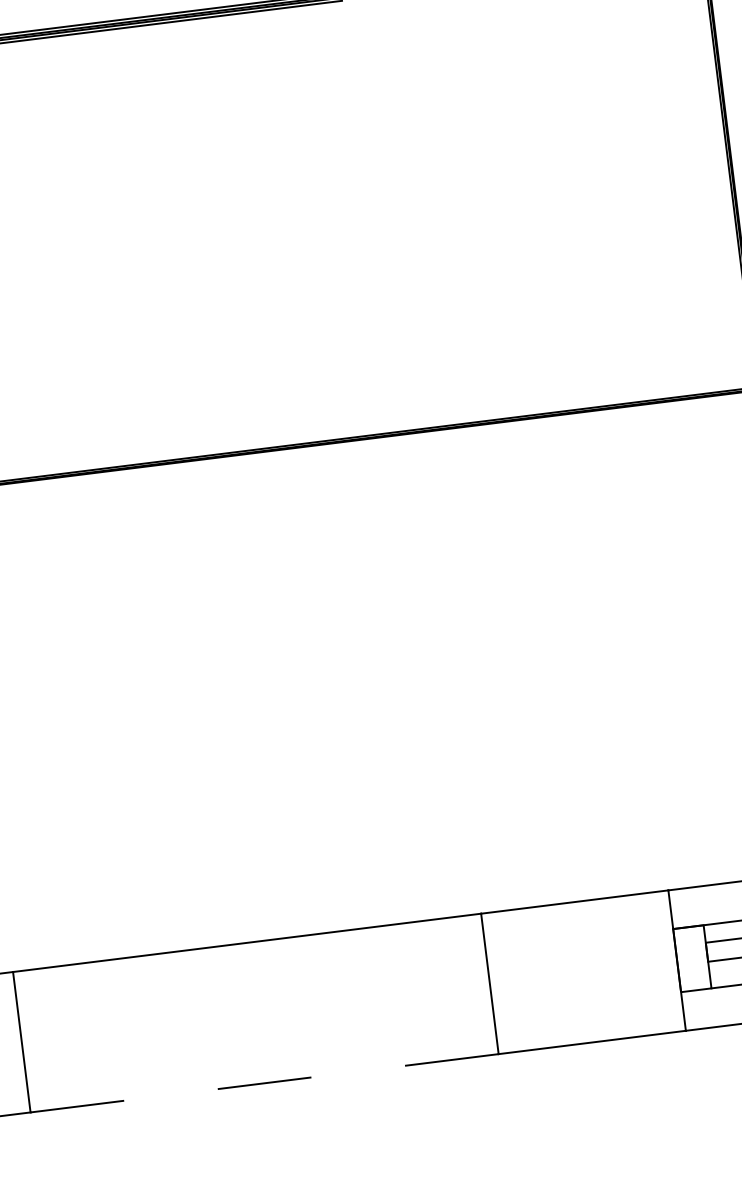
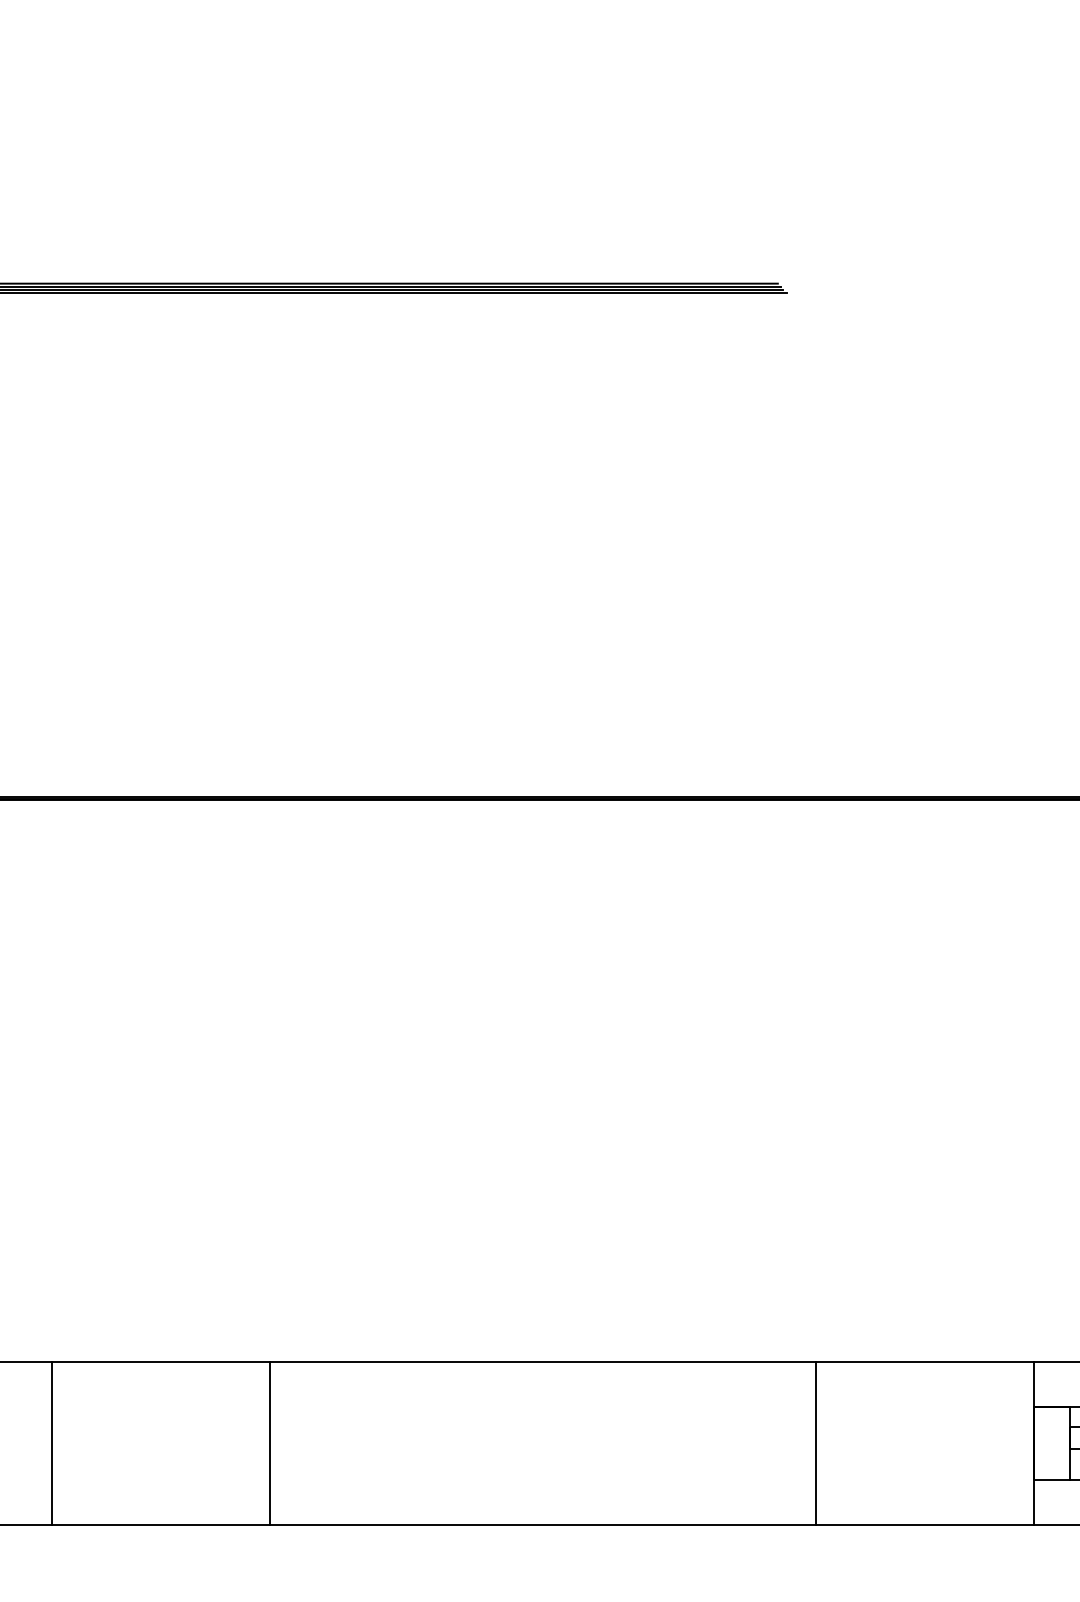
line: (264, 1083) -> (542, 1525), dashed -> solid

